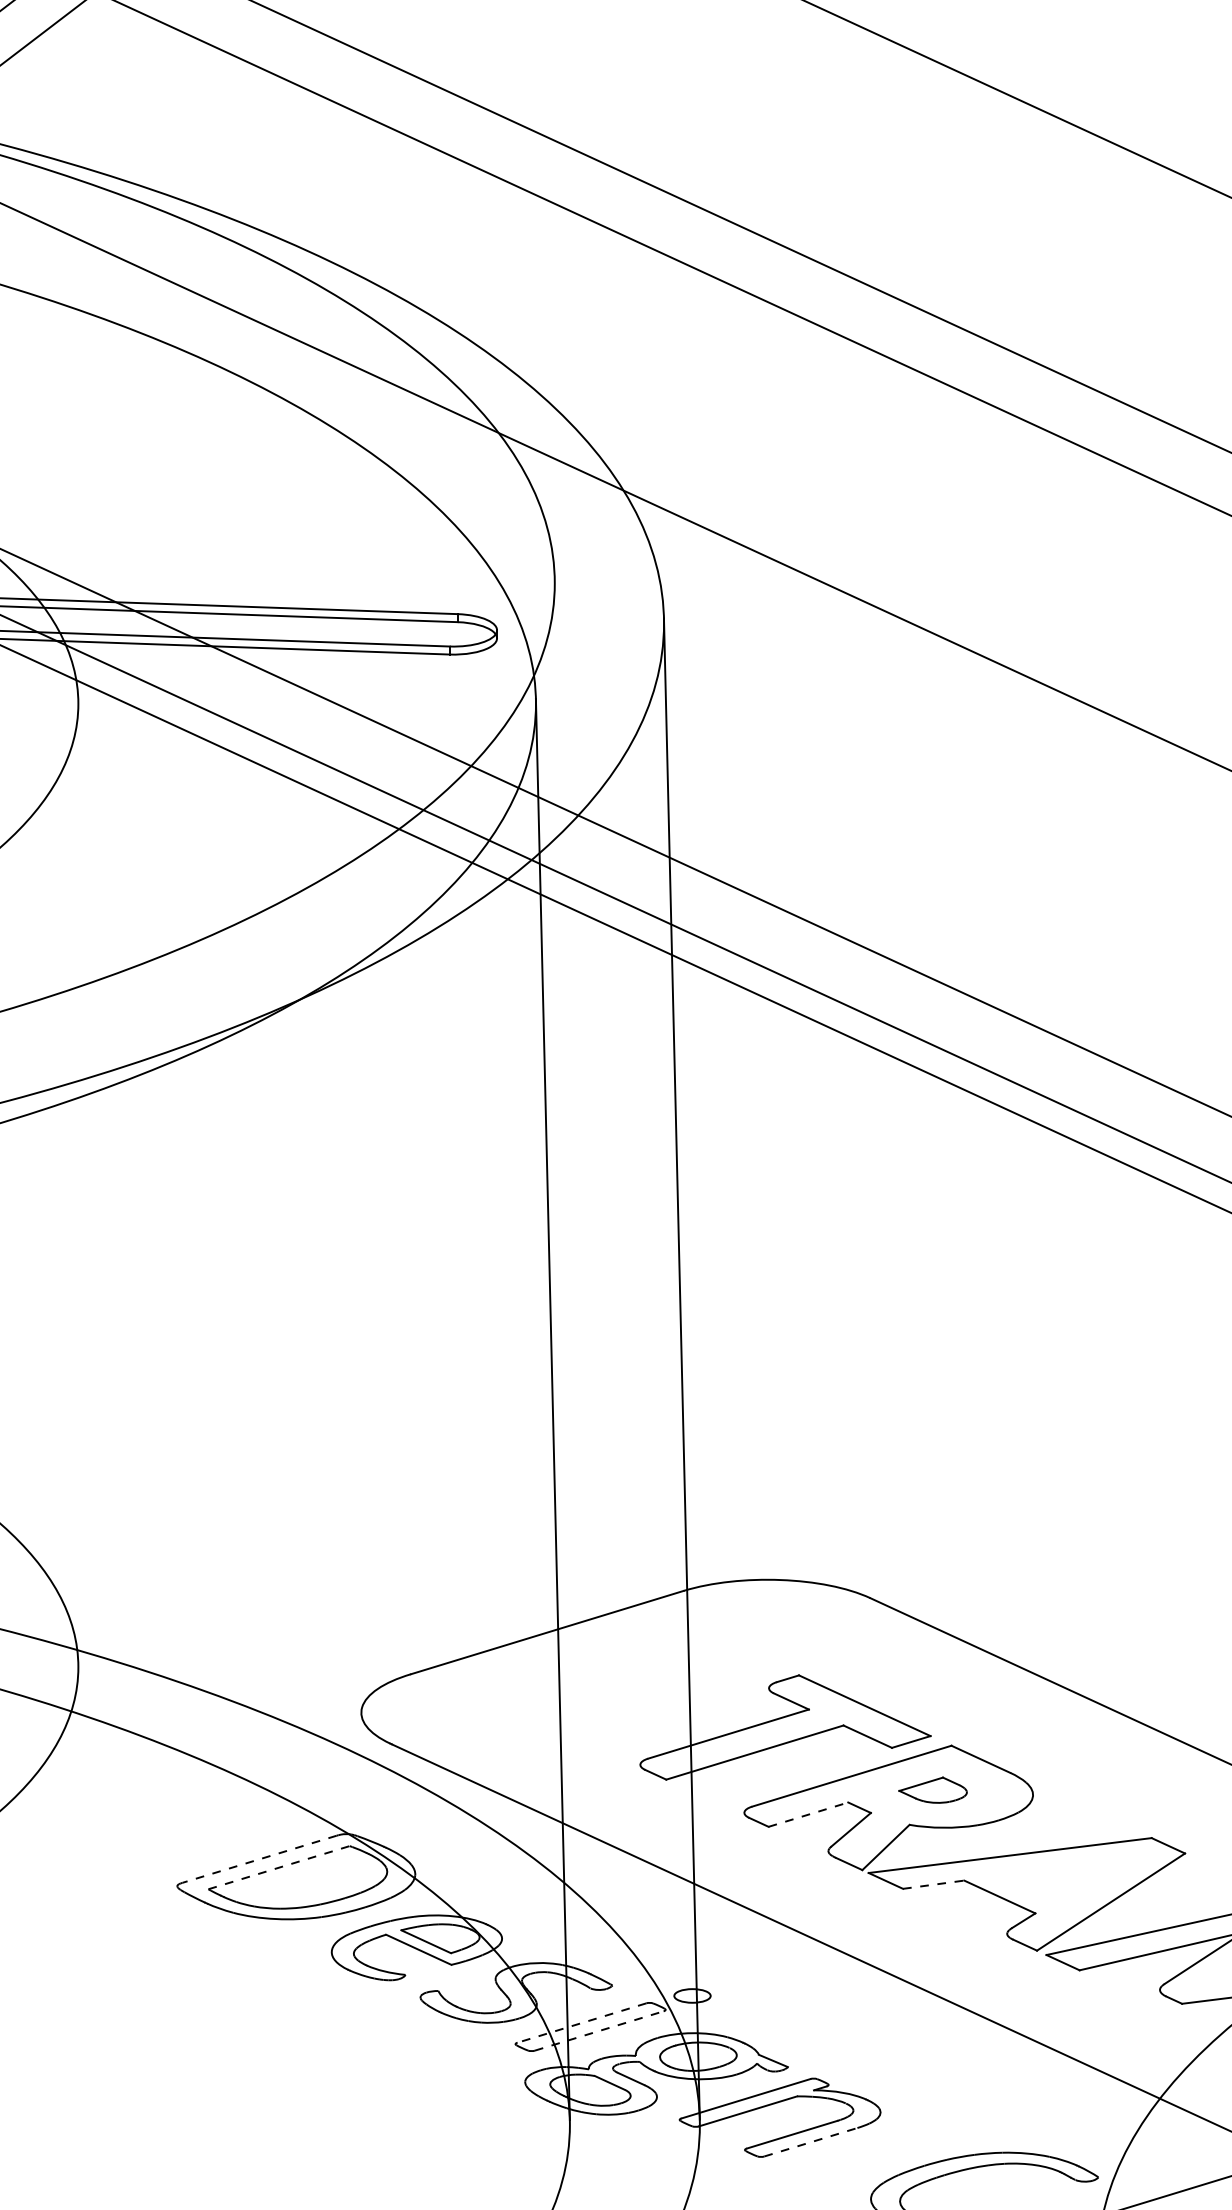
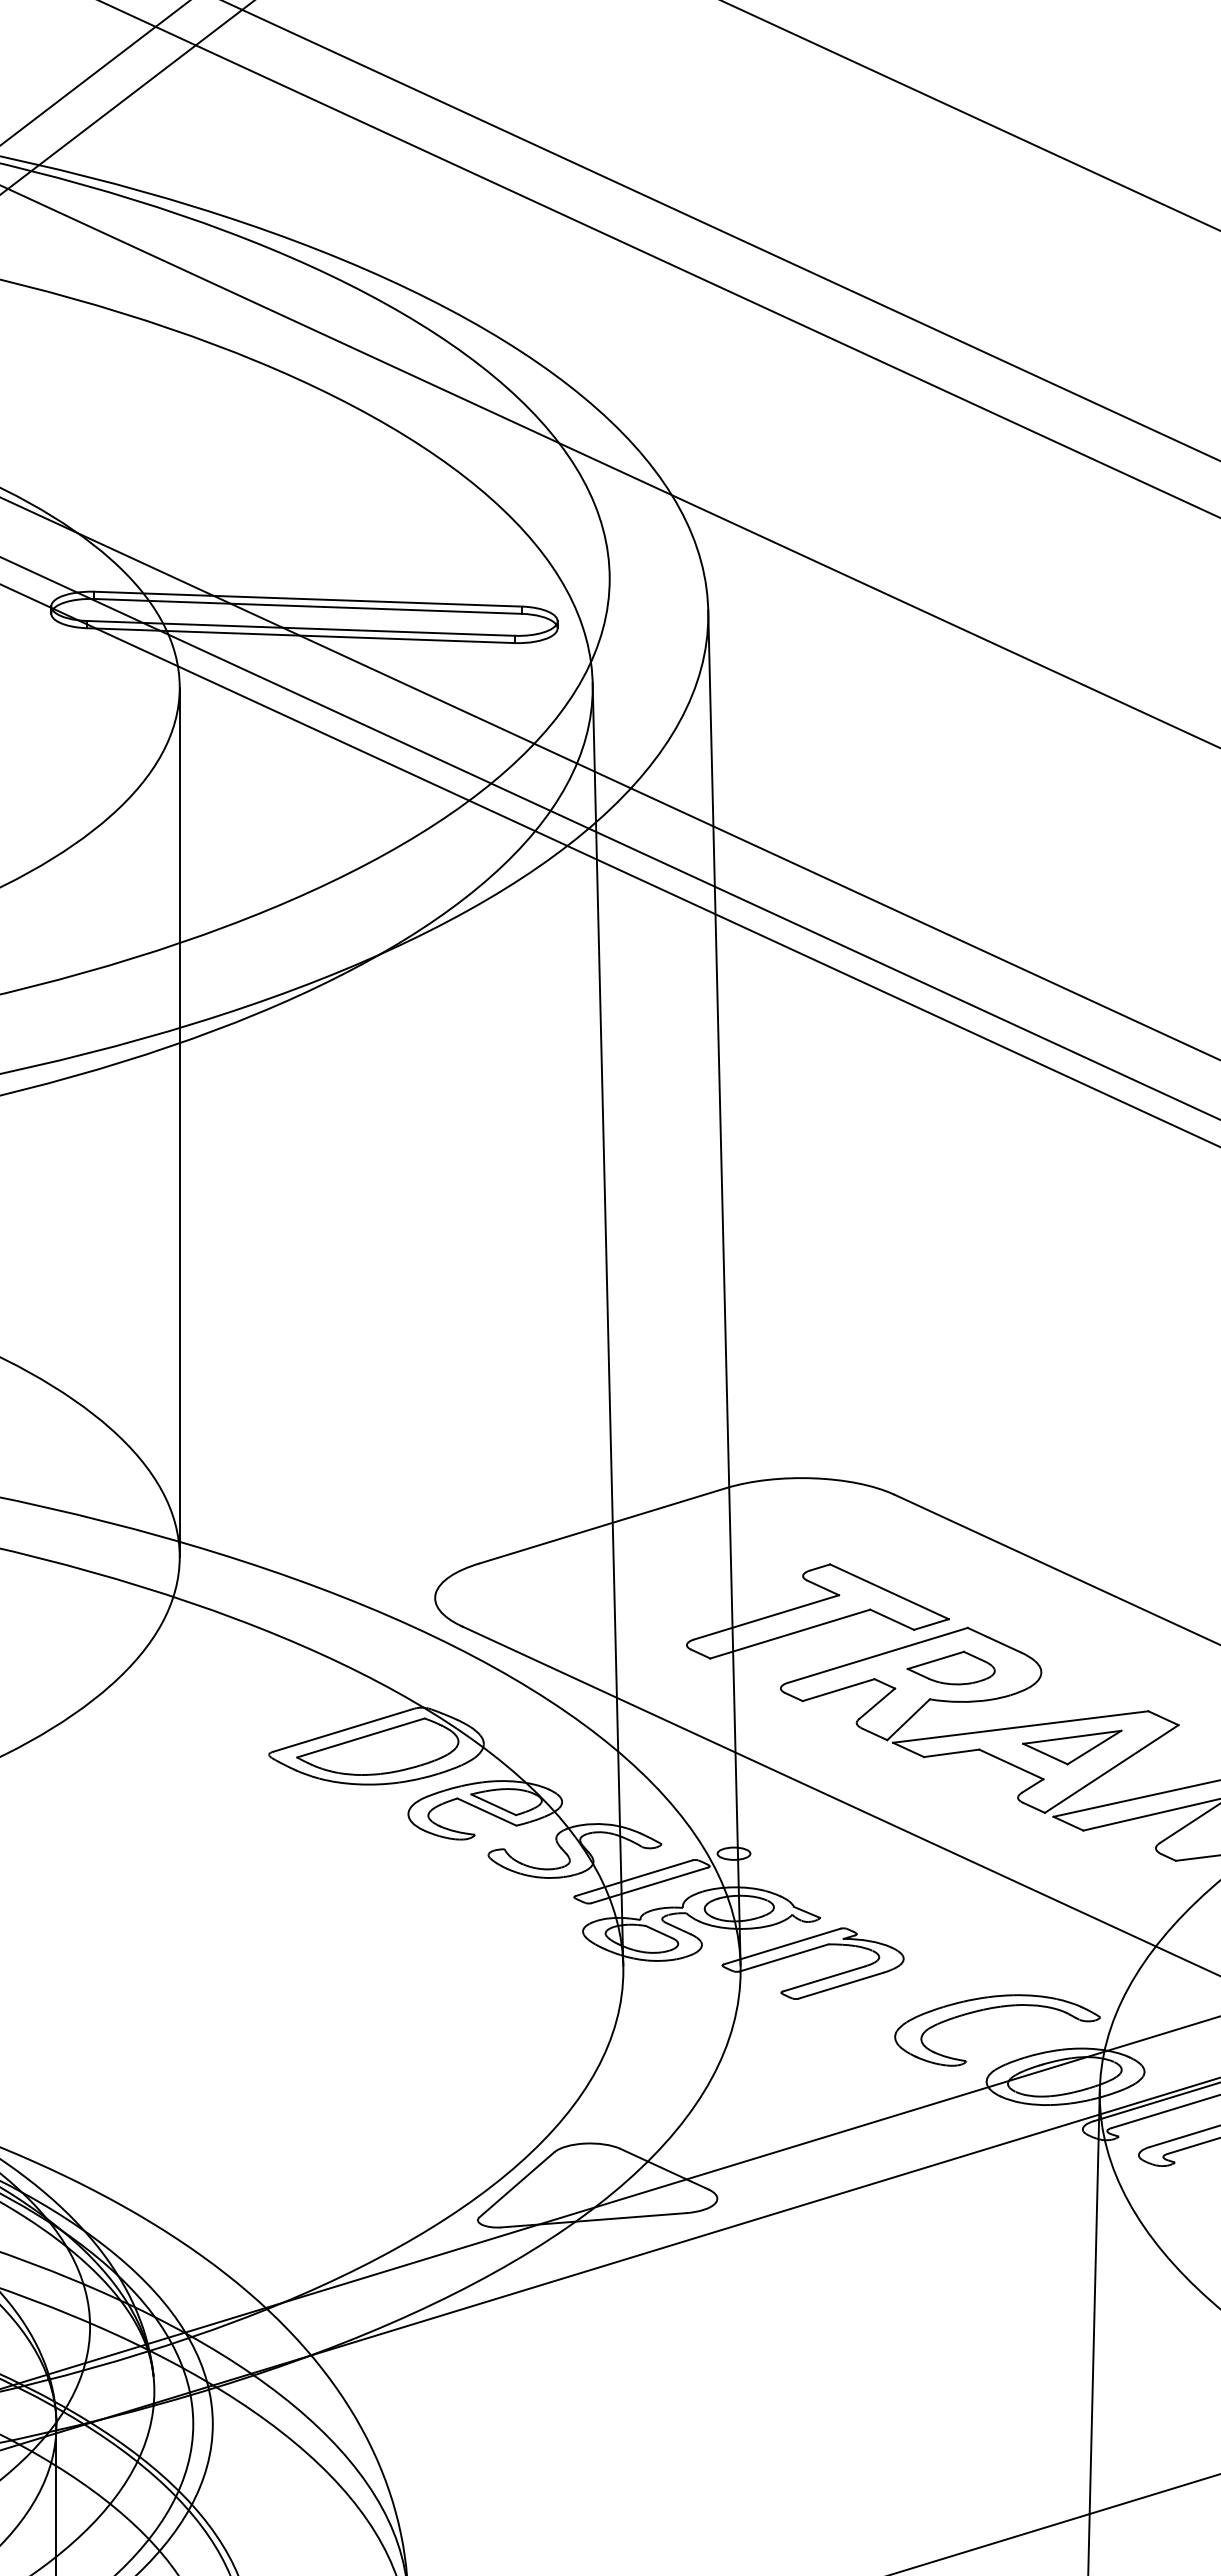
line: (78, 1185) -> (179, 1122), added
part: (932, 1789) -> (950, 1667), size x1.43
line: (808, 1815) -> (838, 1690), dashed -> solid
line: (259, 1859) -> (343, 1730), dashed -> solid
line: (278, 1867) -> (360, 1737), dashed -> solid
part: (1067, 1878) -> (1072, 1747), added
line: (933, 1884) -> (951, 1753), dashed -> solid
line: (582, 2023) -> (634, 1878), dashed -> solid
line: (598, 2031) -> (649, 1885), dashed -> solid
line: (810, 2141) -> (840, 1985), dashed -> solid

